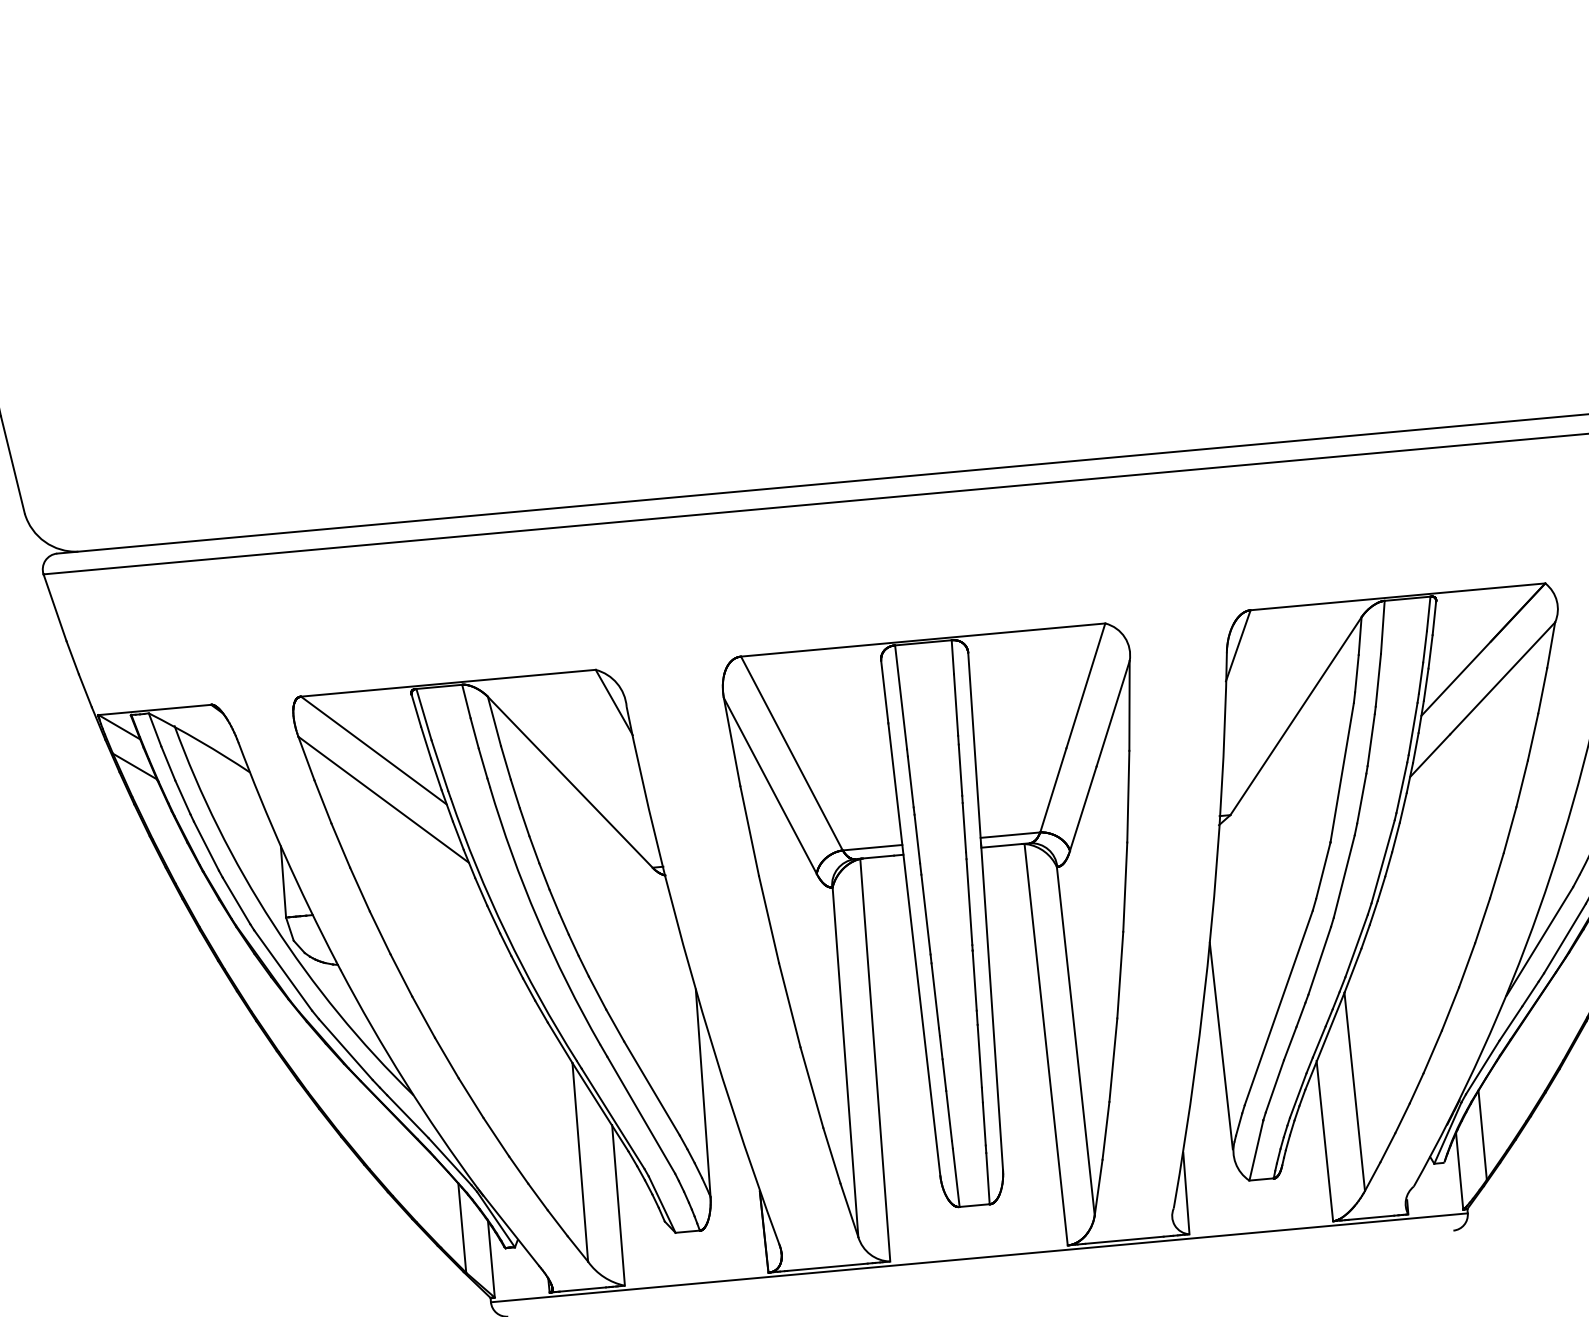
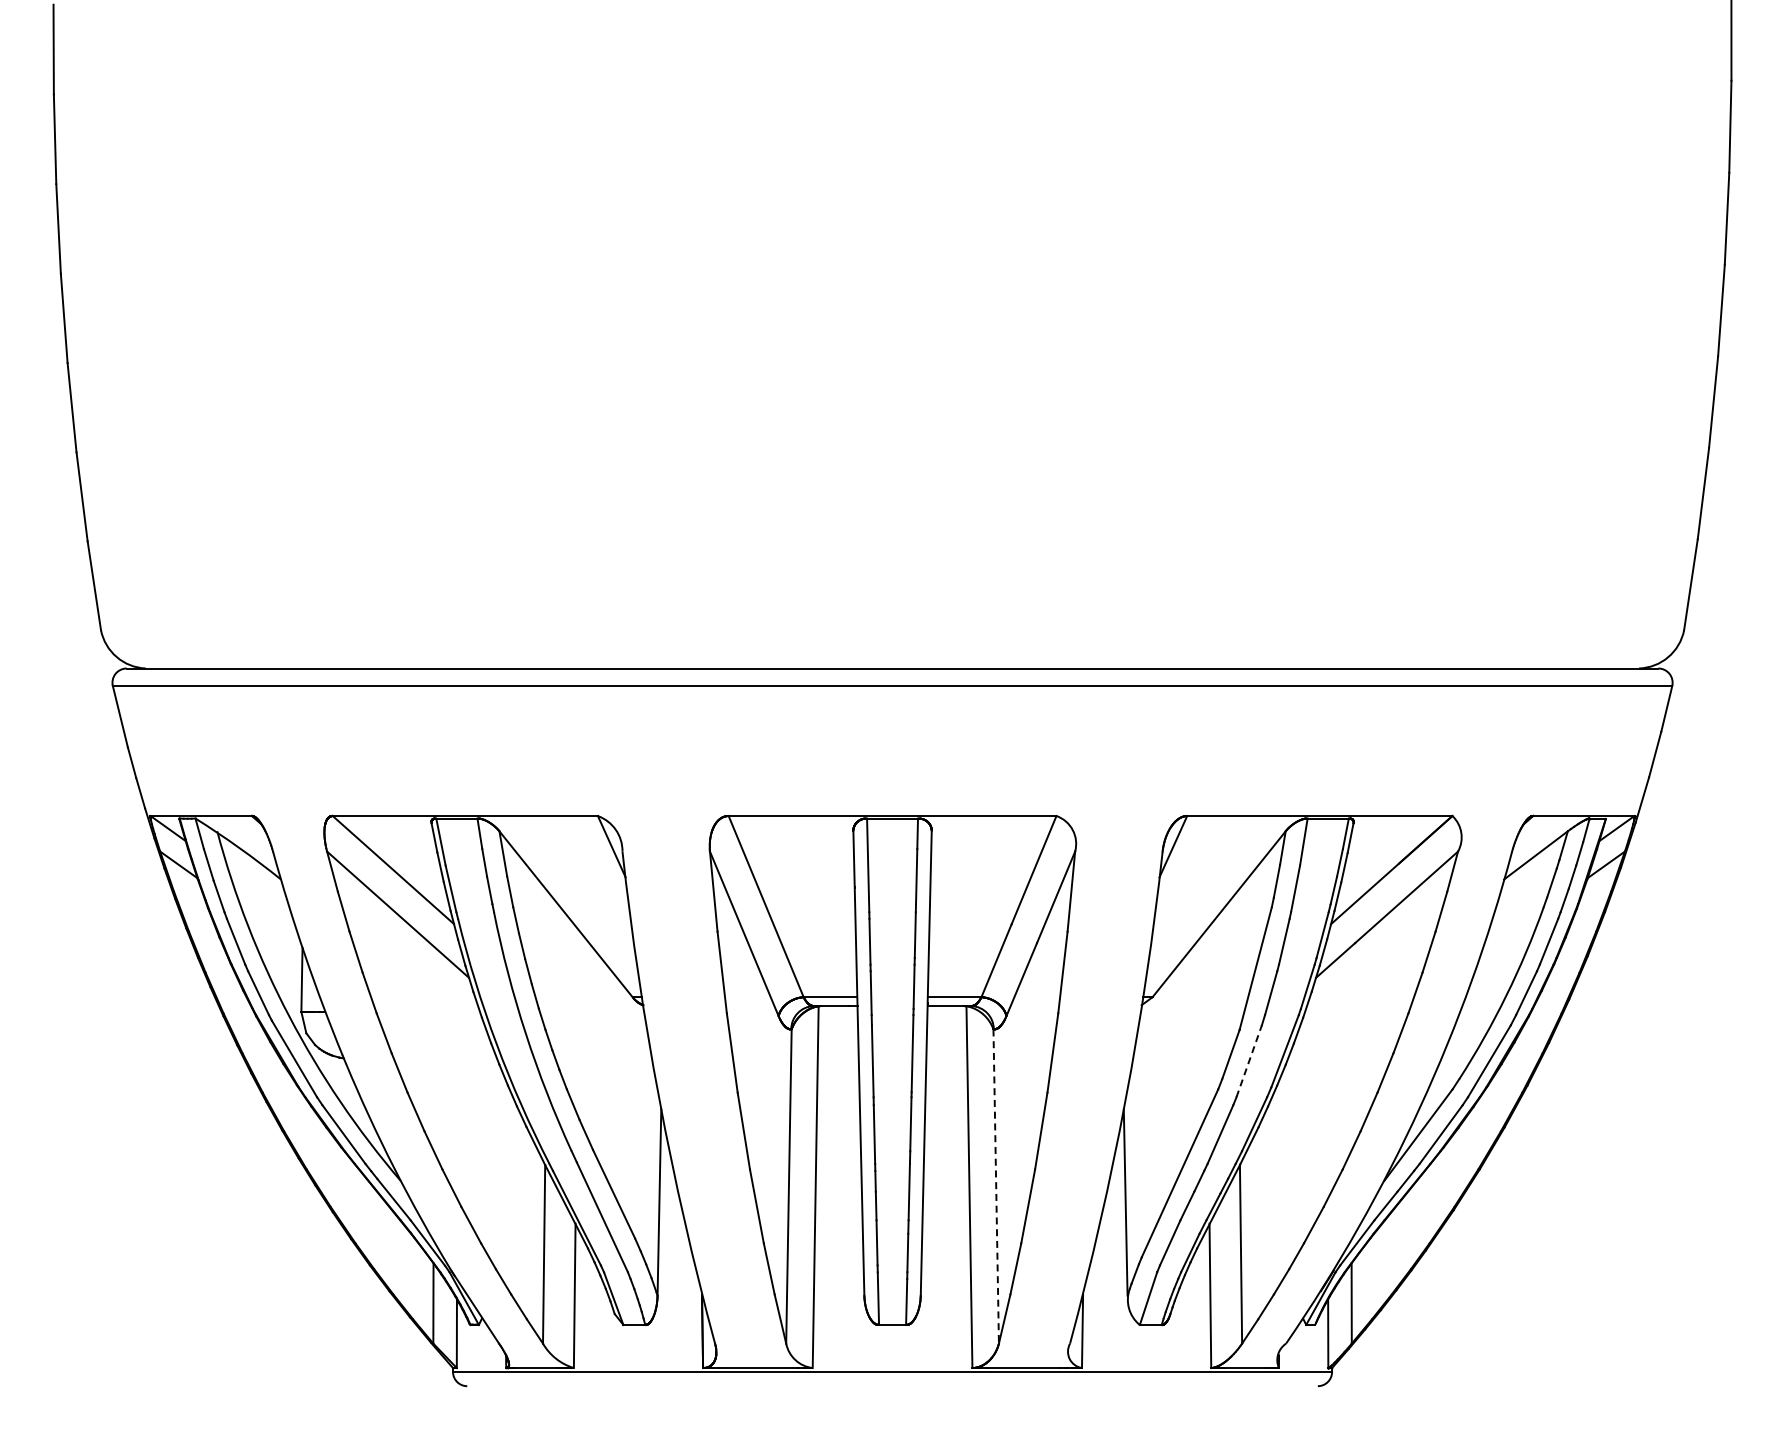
line: (1344, 875) -> (1249, 1060), solid -> dashed
line: (1076, 1042) -> (996, 1187), solid -> dashed

